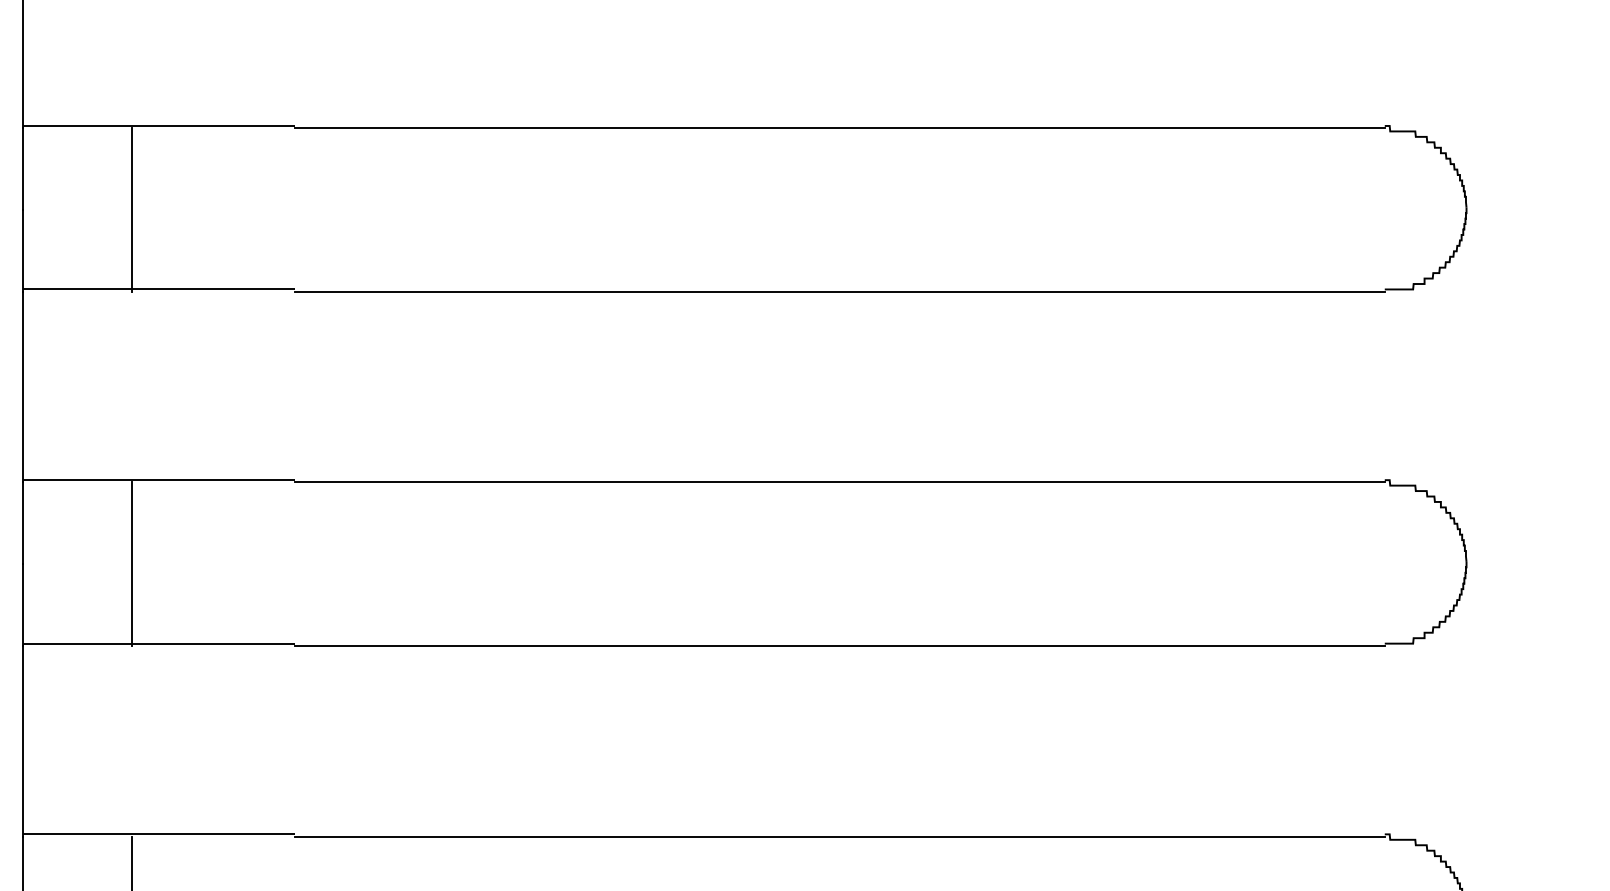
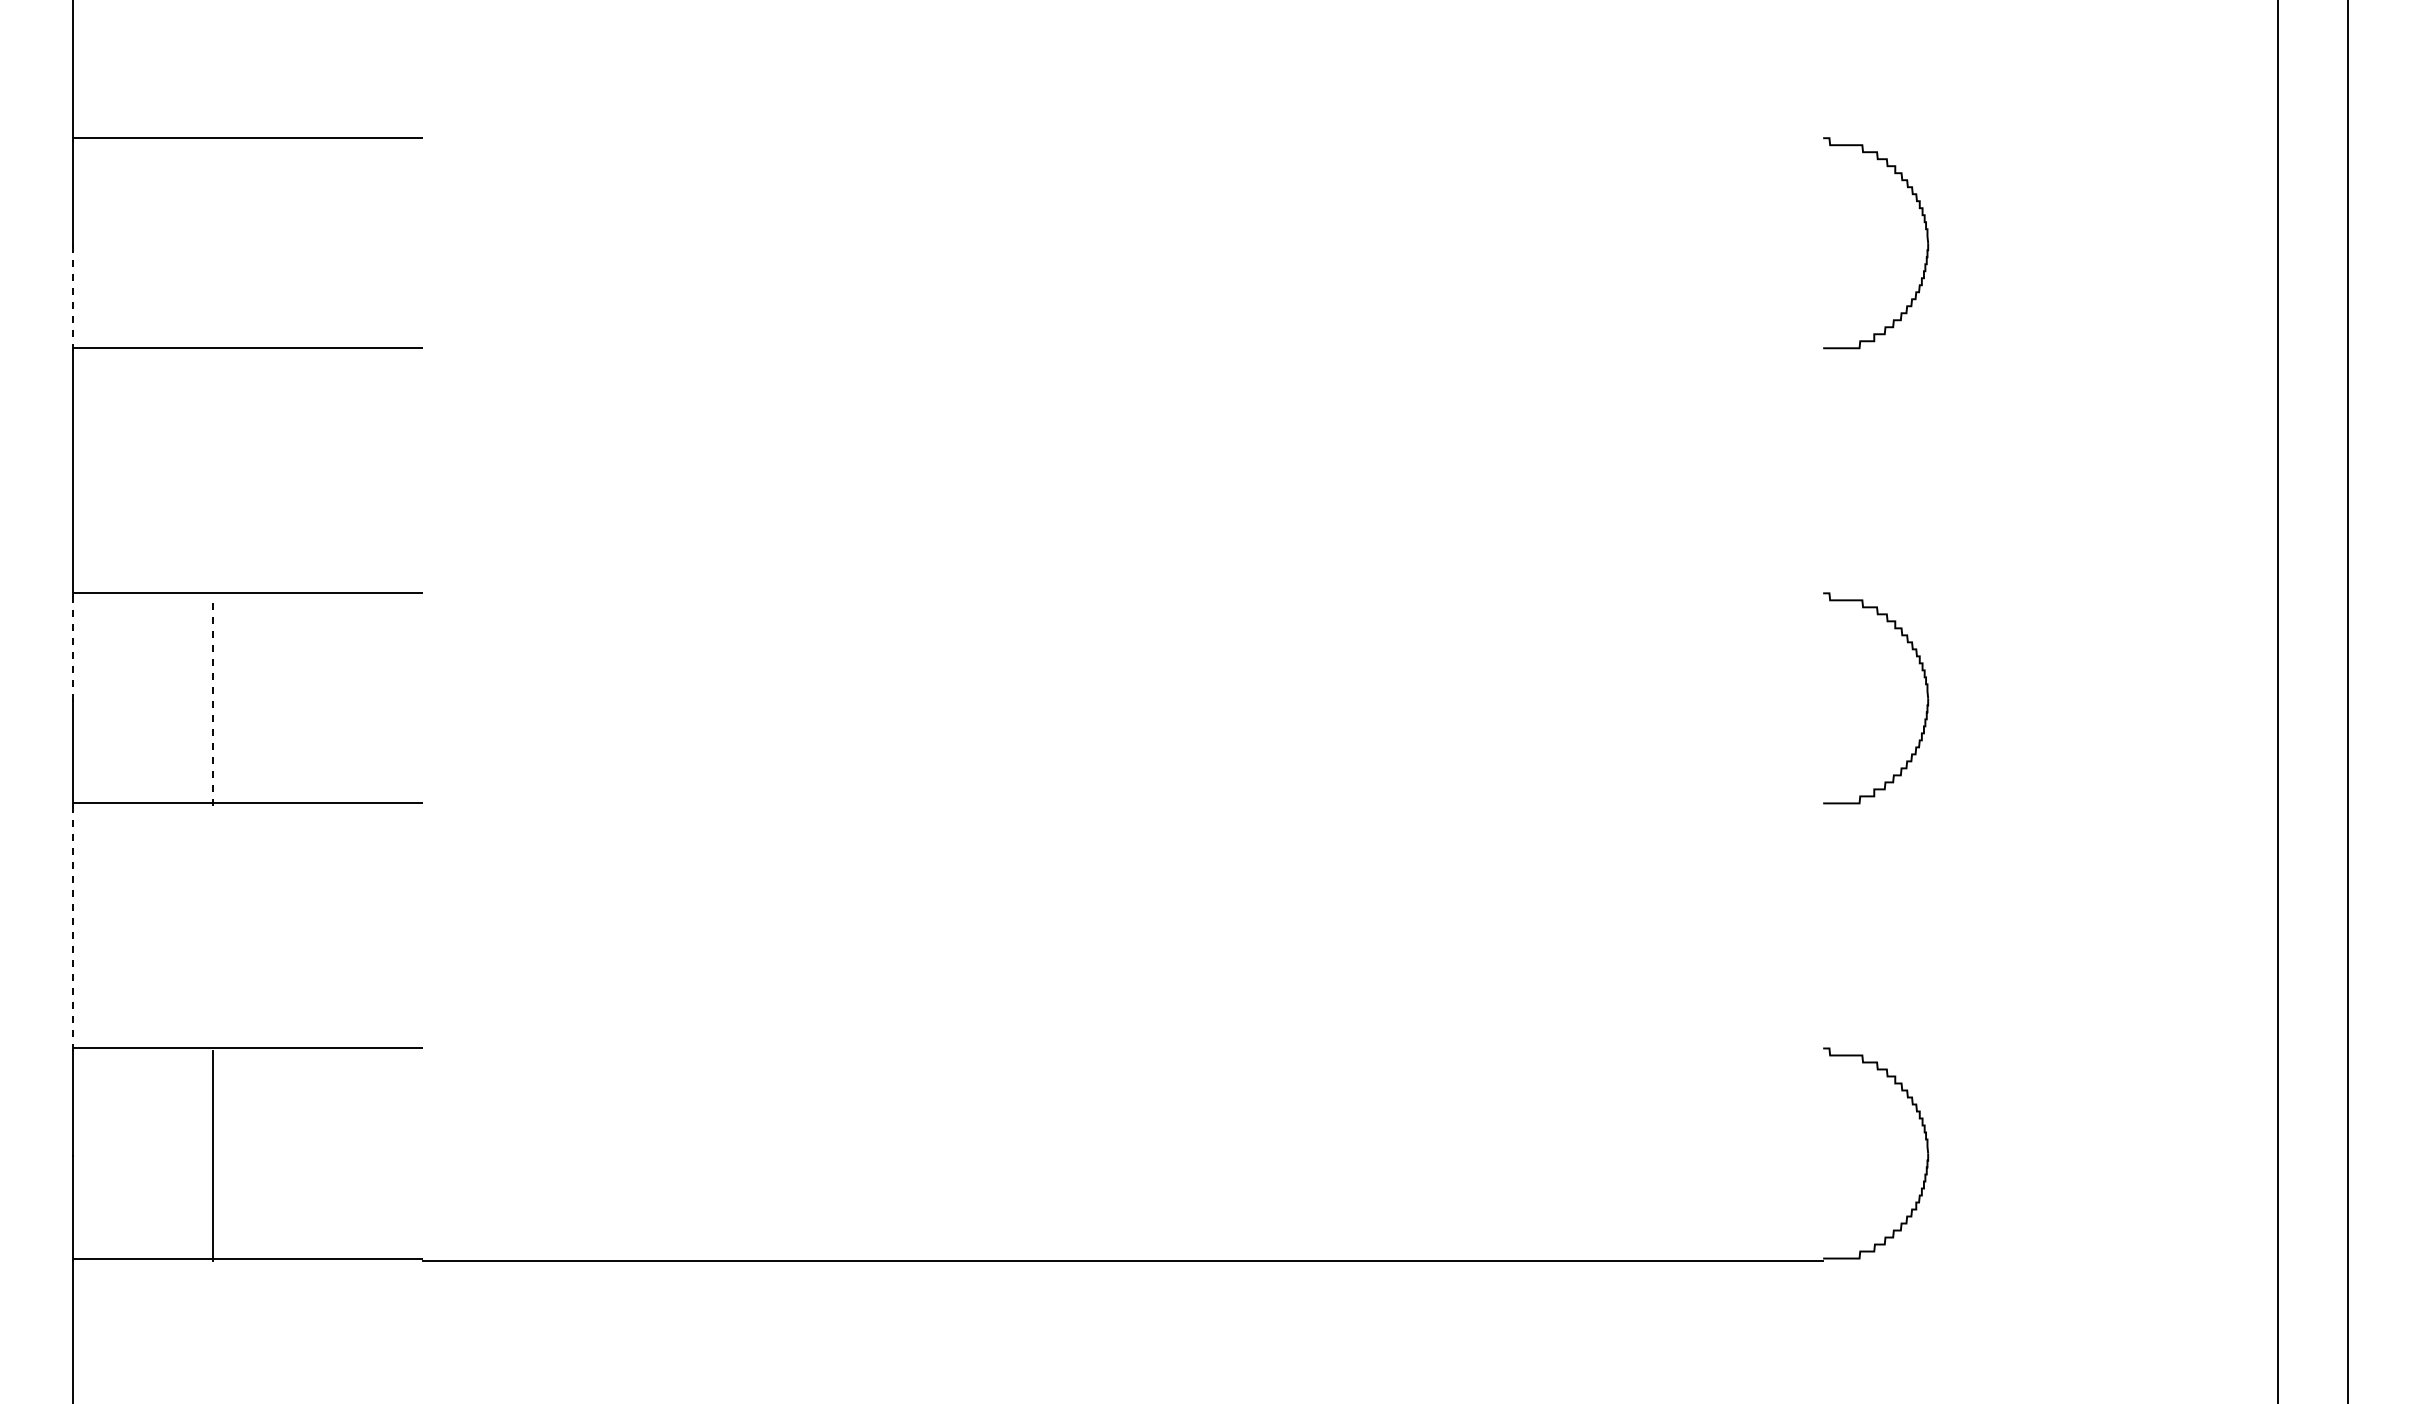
line: (839, 128) -> (1122, 141), removed
line: (131, 210) -> (212, 246), removed
line: (22, 250) -> (72, 298), solid -> dashed
line: (839, 291) -> (1122, 351), removed
line: (839, 482) -> (1122, 596), removed
line: (22, 523) -> (72, 648), solid -> dashed
line: (131, 563) -> (212, 700), solid -> dashed
line: (839, 646) -> (1122, 806), removed
line: (22, 740) -> (72, 928), solid -> dashed
line: (839, 836) -> (1122, 1051), removed

